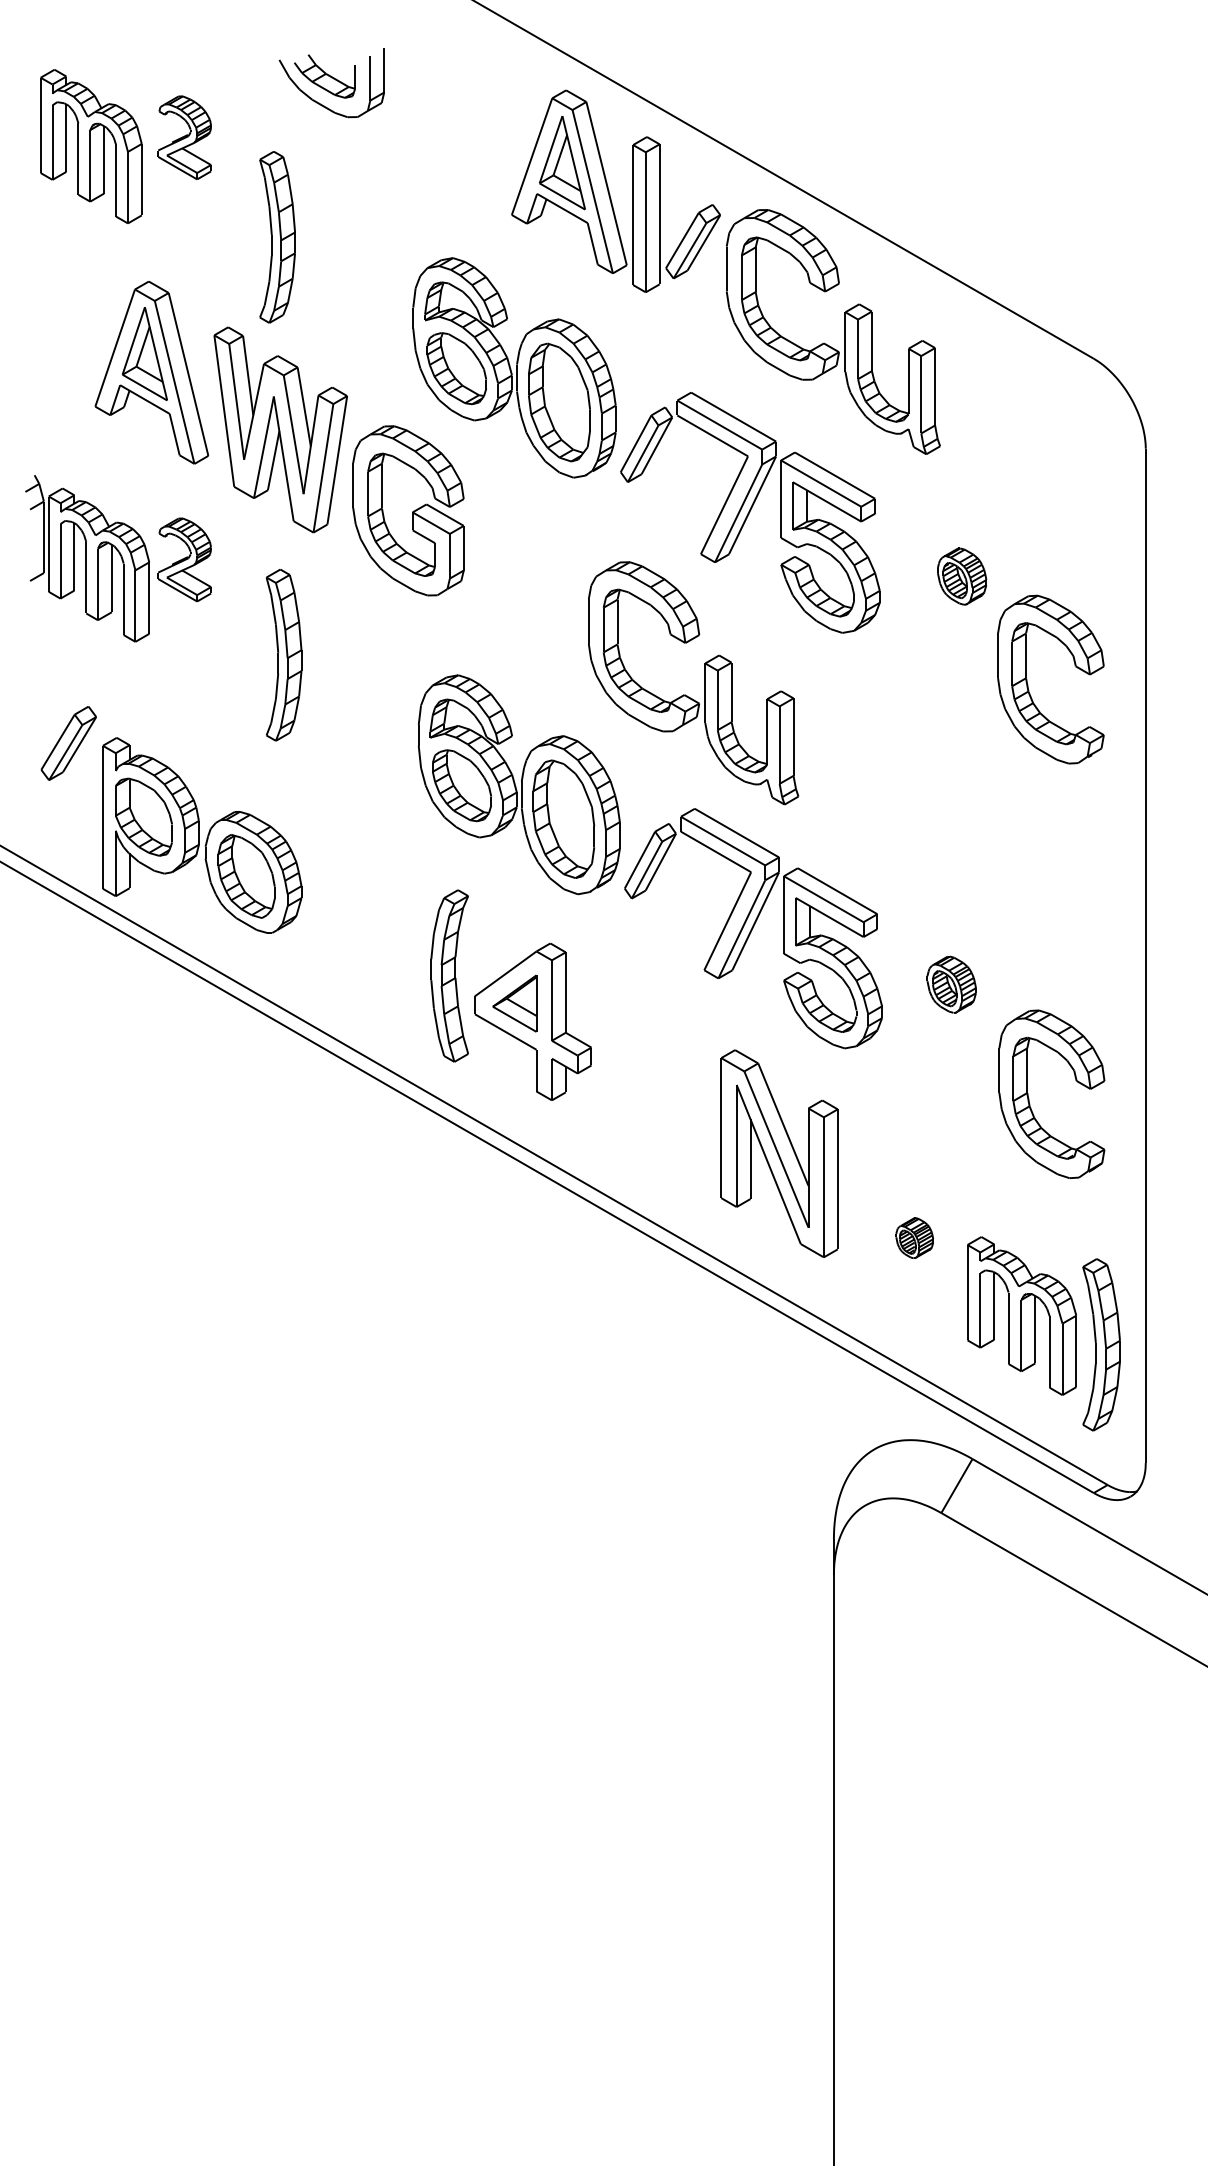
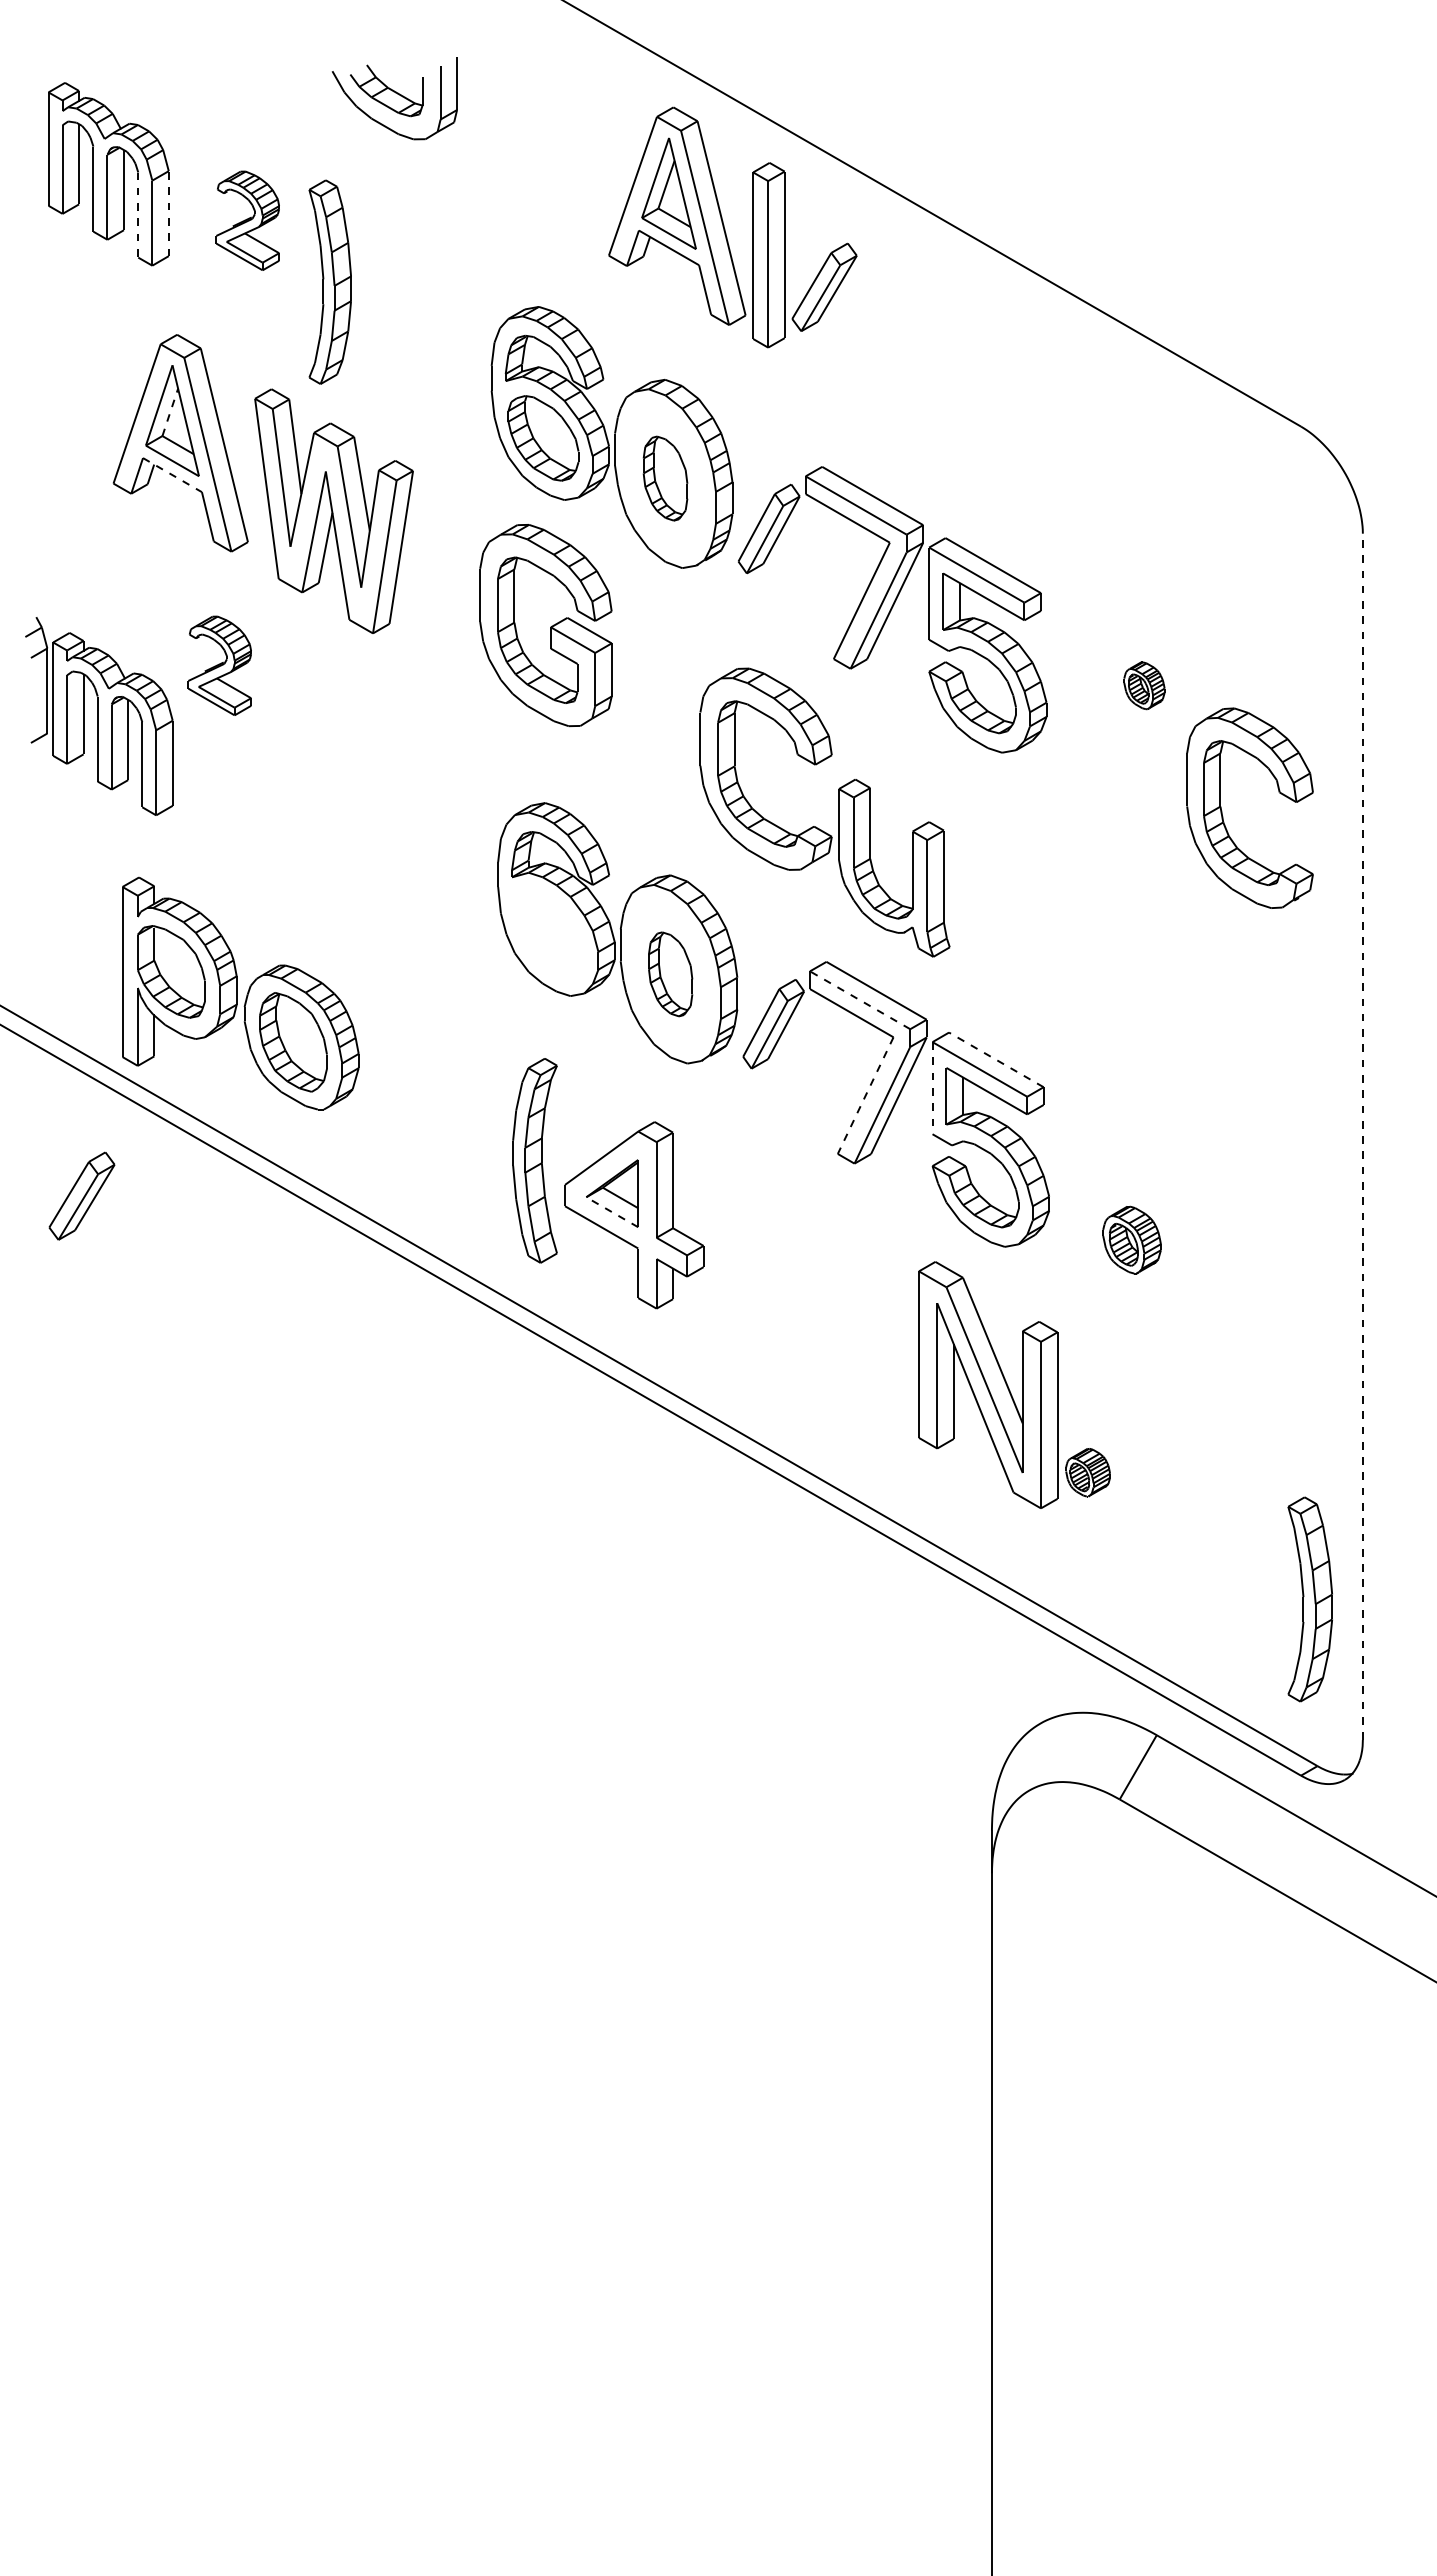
part: (184, 137) -> (247, 220), moved
line: (141, 179) -> (168, 213), solid -> dashed
line: (116, 181) -> (138, 215), solid -> dashed
part: (845, 331) -> (1005, 394), removed
line: (143, 346) -> (170, 412), solid -> dashed
line: (144, 399) -> (172, 475), solid -> dashed
part: (559, 402) -> (665, 478), size x0.6
part: (408, 510) -> (545, 625), moved
part: (87, 558) -> (99, 716), moved
part: (962, 576) -> (1144, 685), size x0.7
part: (283, 654) -> (337, 778), removed
part: (68, 742) -> (81, 1195), moved
part: (461, 785) -> (549, 934), removed
part: (563, 819) -> (670, 974), size x0.6
line: (723, 841) -> (860, 1000), solid -> dashed
line: (837, 890) -> (996, 1059), solid -> dashed
line: (783, 915) -> (932, 1088), solid -> dashed
line: (727, 921) -> (865, 1095), solid -> dashed
line: (1145, 955) -> (1362, 1136), solid -> dashed
part: (951, 984) -> (1131, 1239), moved
line: (514, 1019) -> (612, 1212), solid -> dashed
part: (1029, 1099) -> (1224, 1307), removed
part: (779, 1153) -> (988, 1384), moved
part: (1021, 1315) -> (1215, 1564), removed

